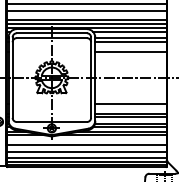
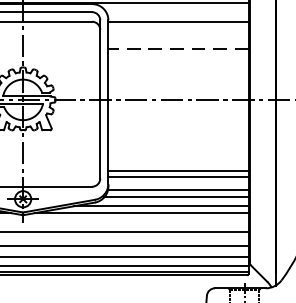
line: (129, 32) -> (175, 10), removed
line: (130, 41) -> (177, 28), removed
line: (130, 51) -> (177, 48), solid -> dashed
line: (130, 103) -> (177, 150), removed

